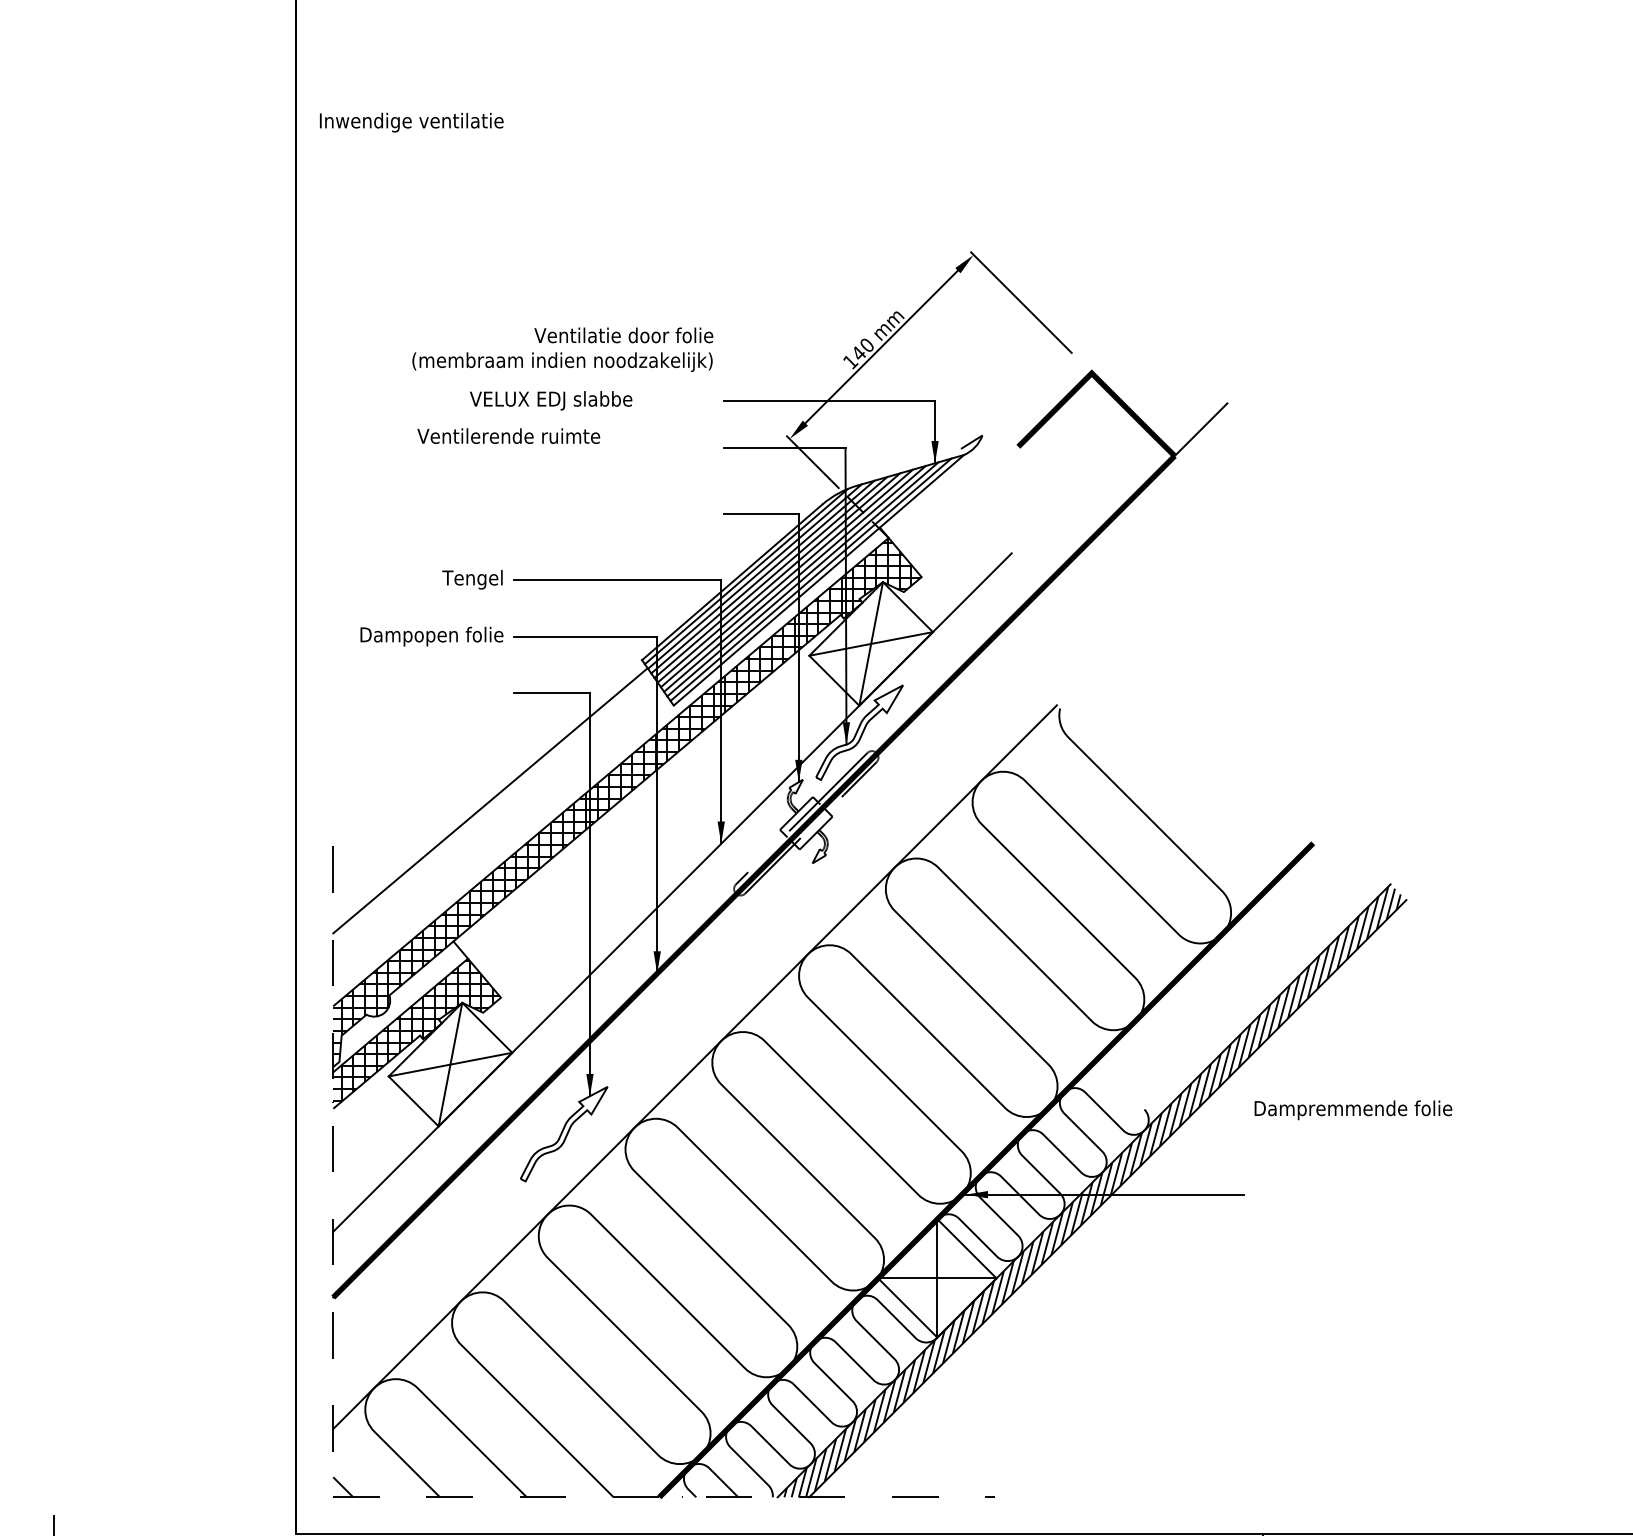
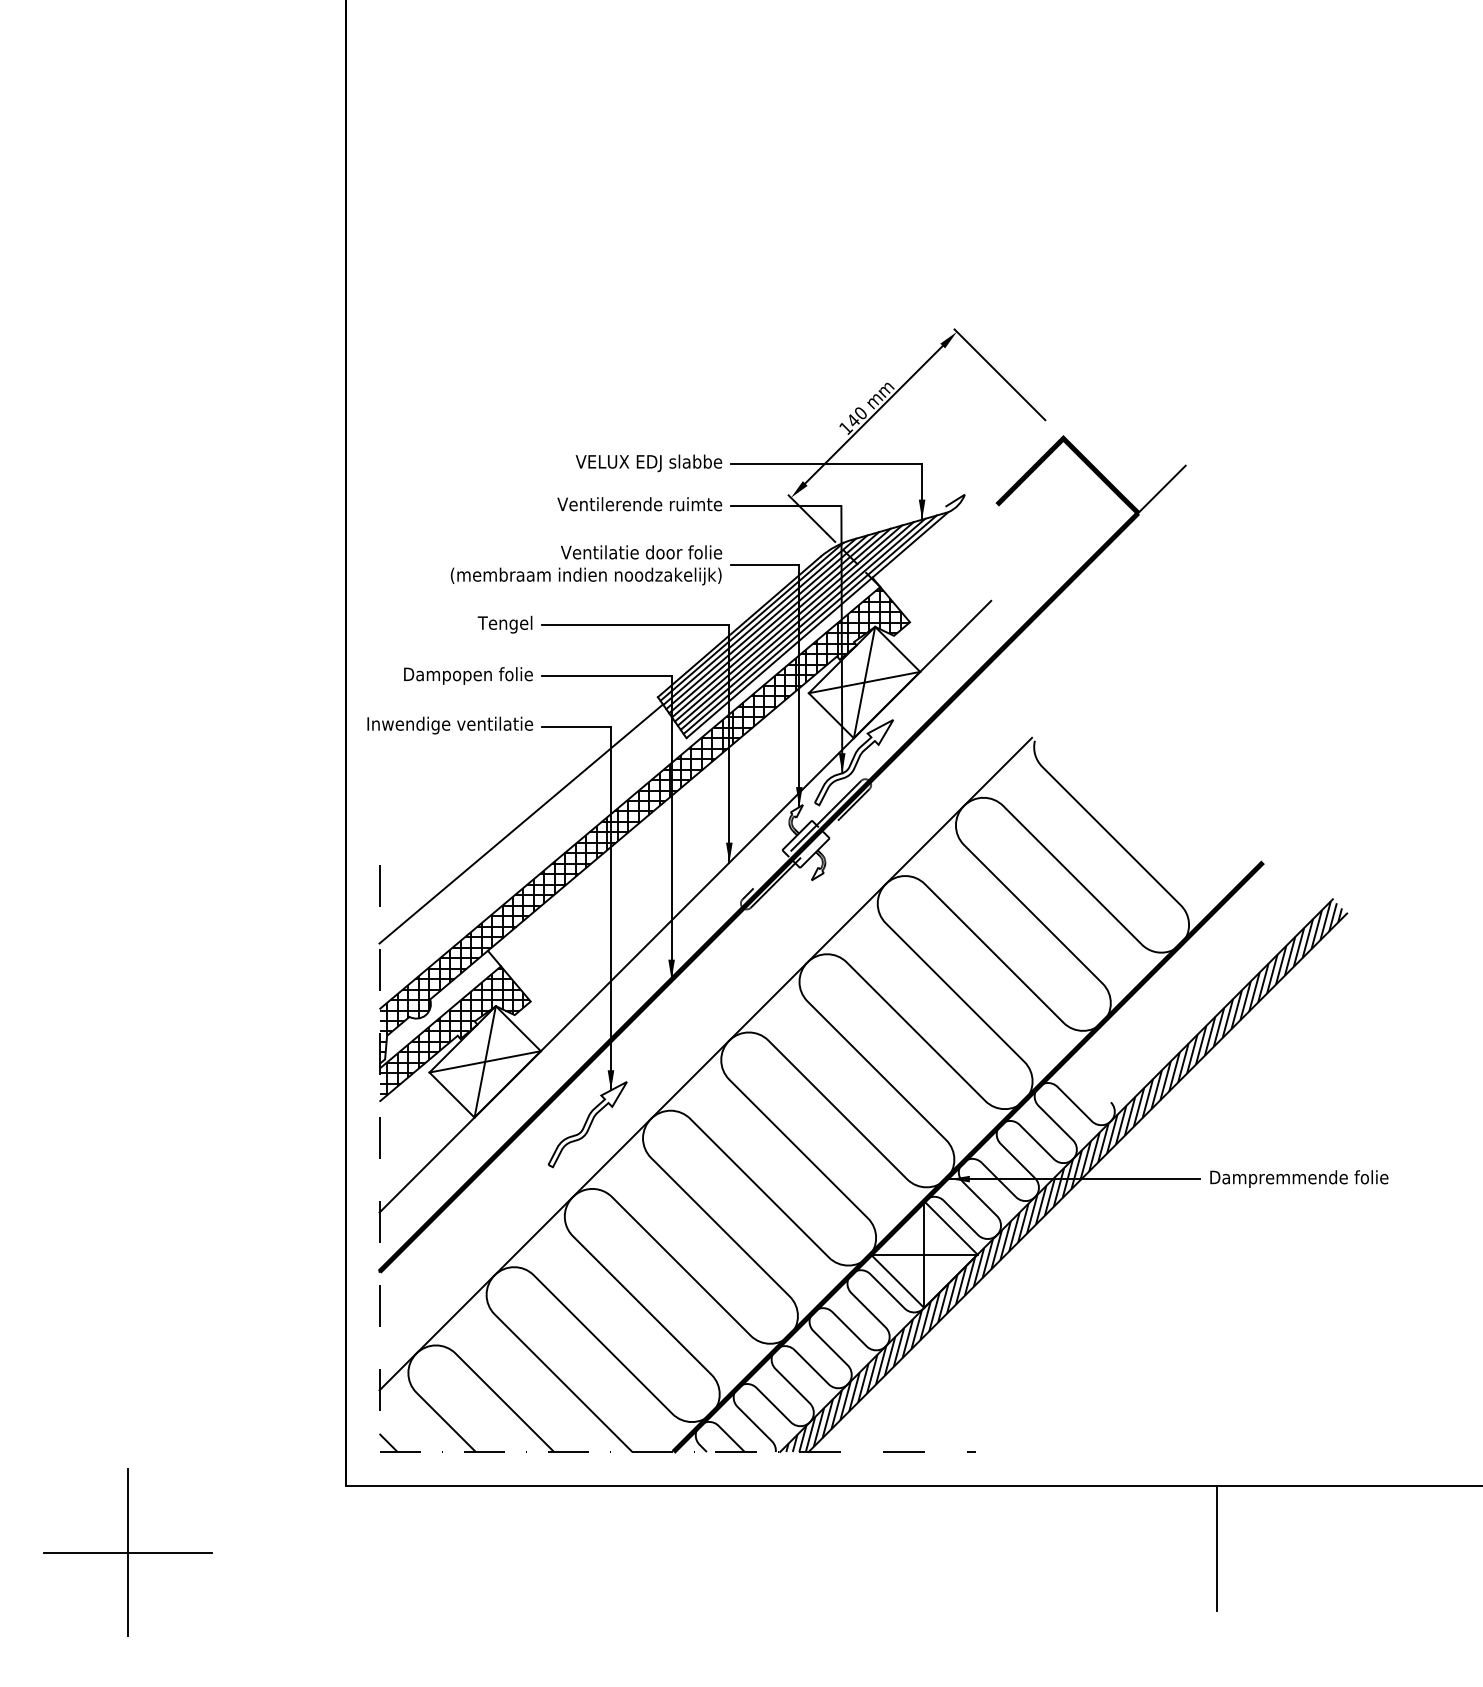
text: (411, 122) -> (450, 725), moved
text: (562, 349) -> (586, 565), moved
text: (550, 400) -> (648, 463), moved
text: (508, 436) -> (639, 504), moved
text: (1353, 1109) -> (1299, 1178), moved

